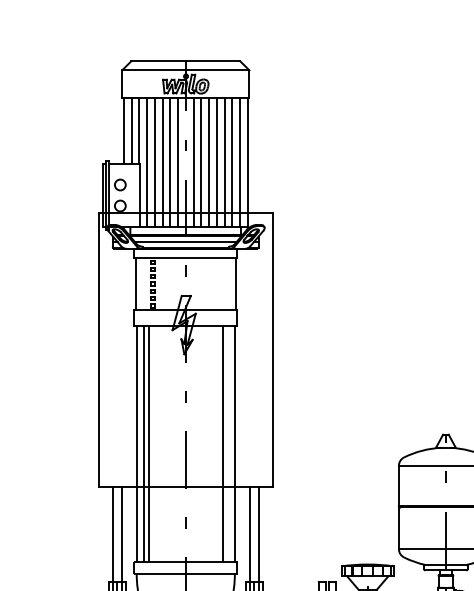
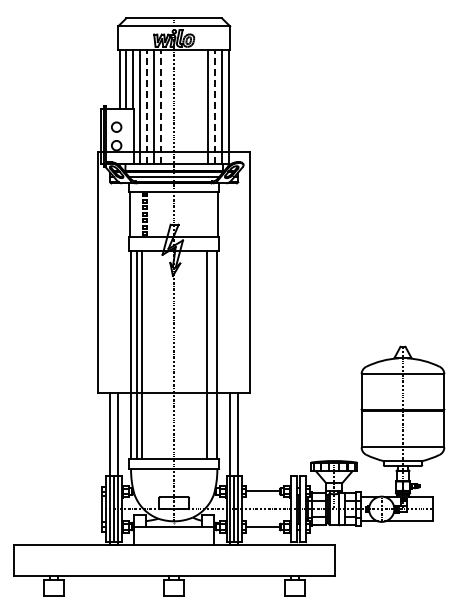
line: (154, 162) -> (146, 107), solid -> dashed
line: (170, 162) -> (160, 107), solid -> dashed
line: (178, 162) -> (167, 107), removed
line: (194, 162) -> (181, 107), removed
line: (200, 162) -> (187, 107), removed
line: (208, 162) -> (194, 107), removed
line: (216, 162) -> (201, 107), removed
line: (232, 162) -> (215, 107), solid -> dashed

